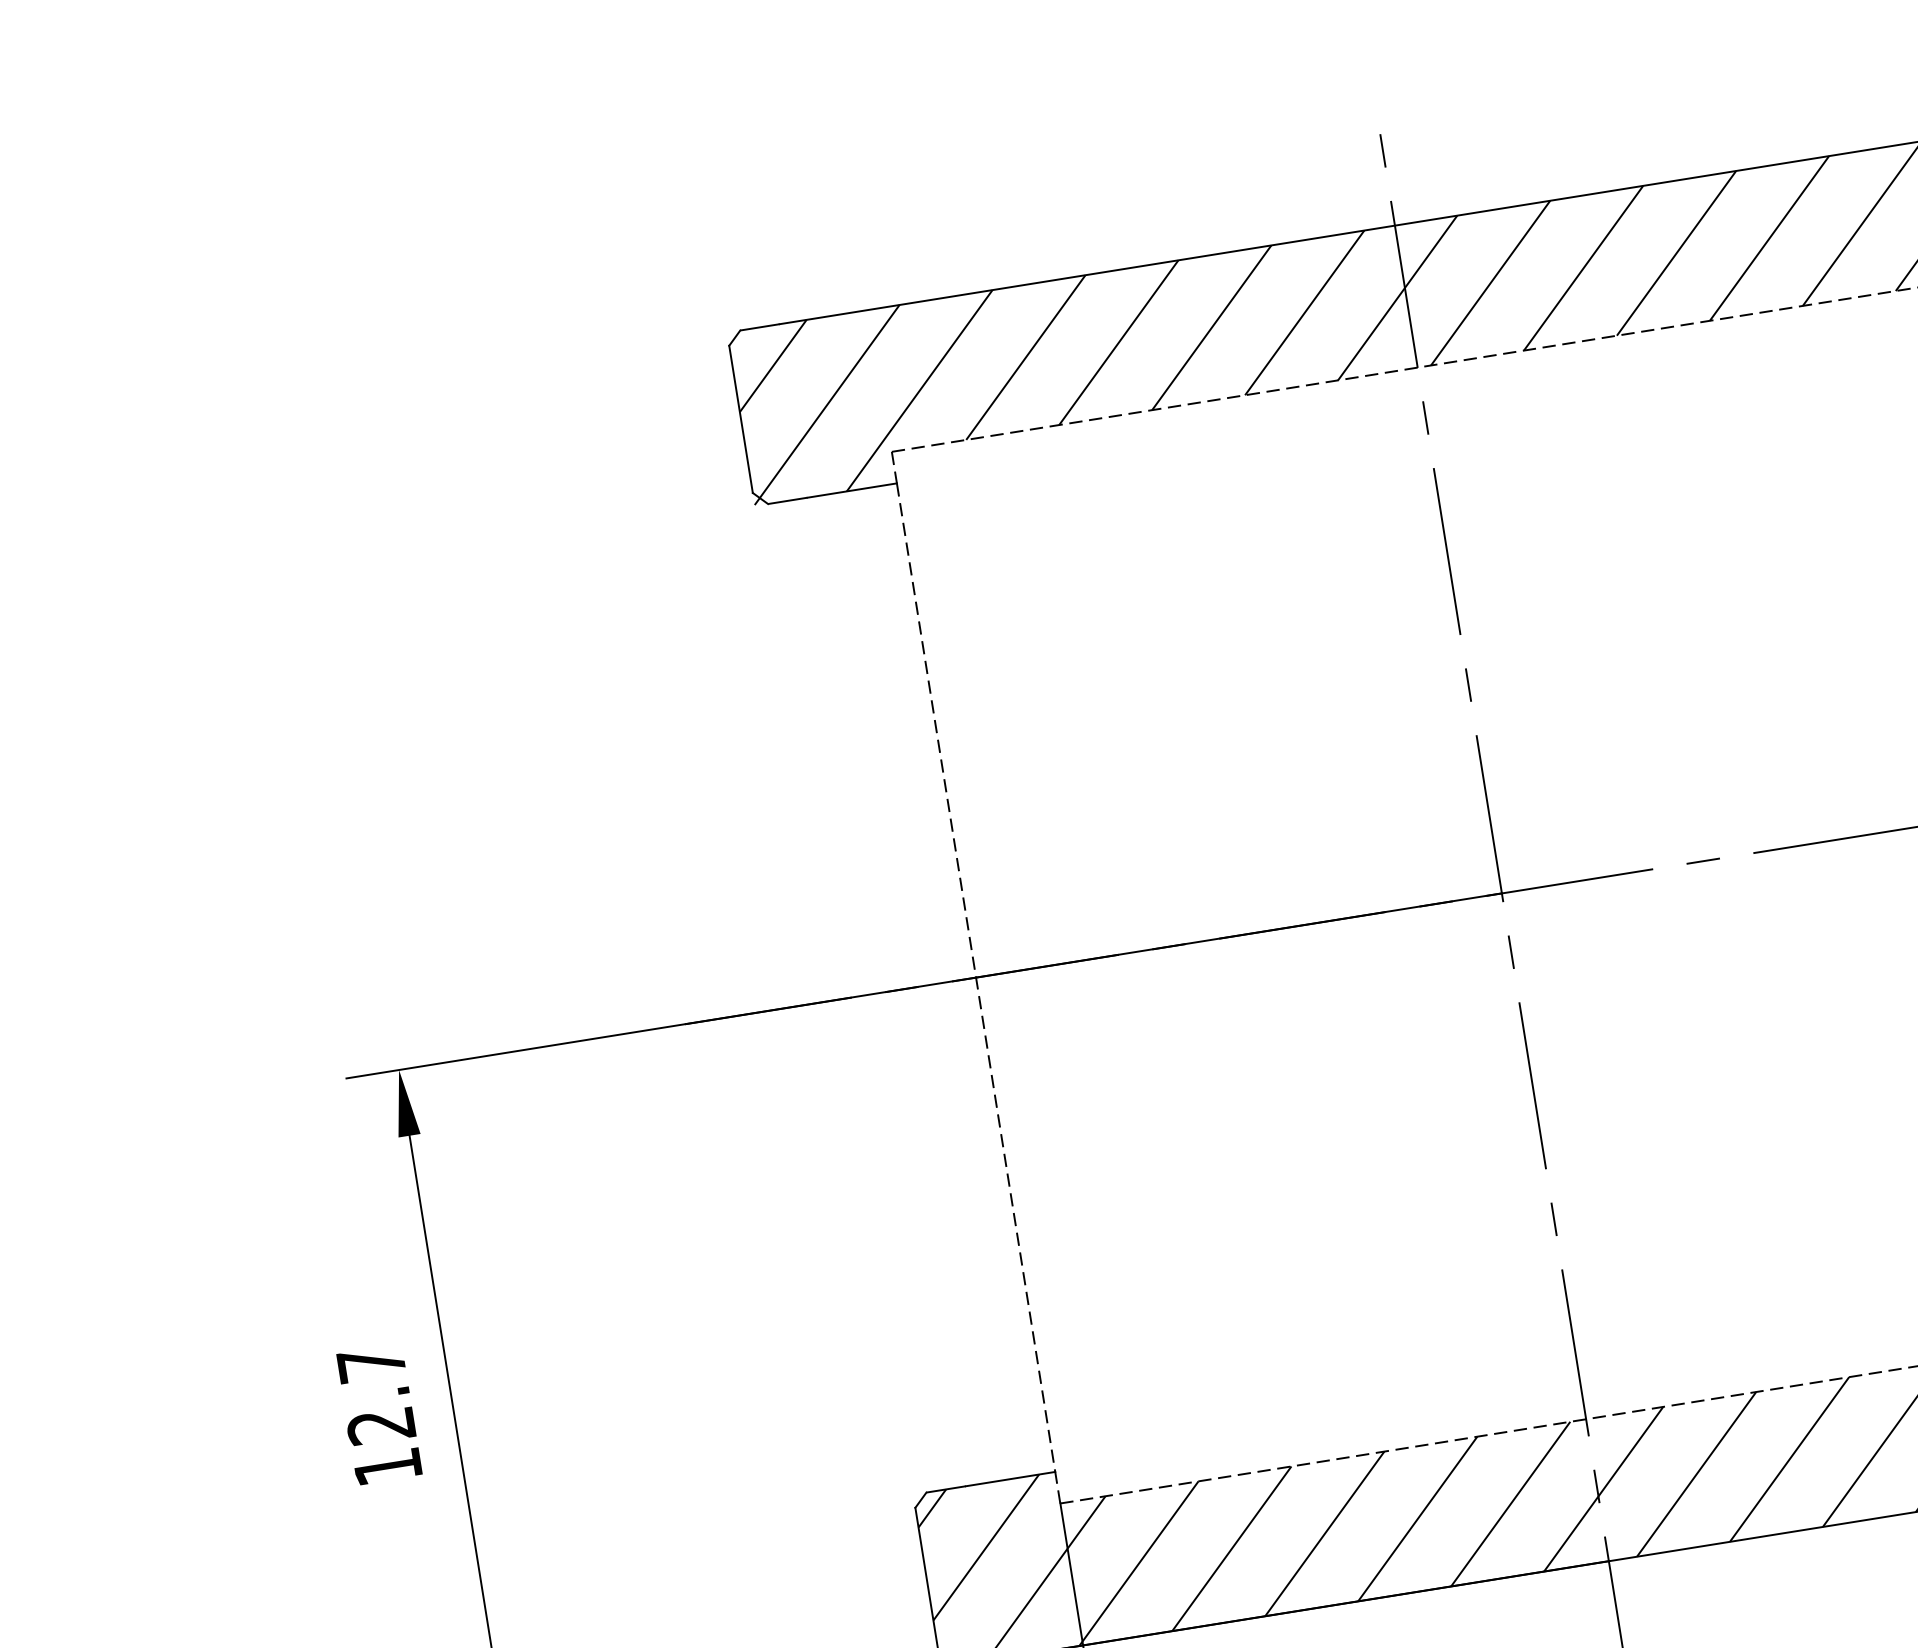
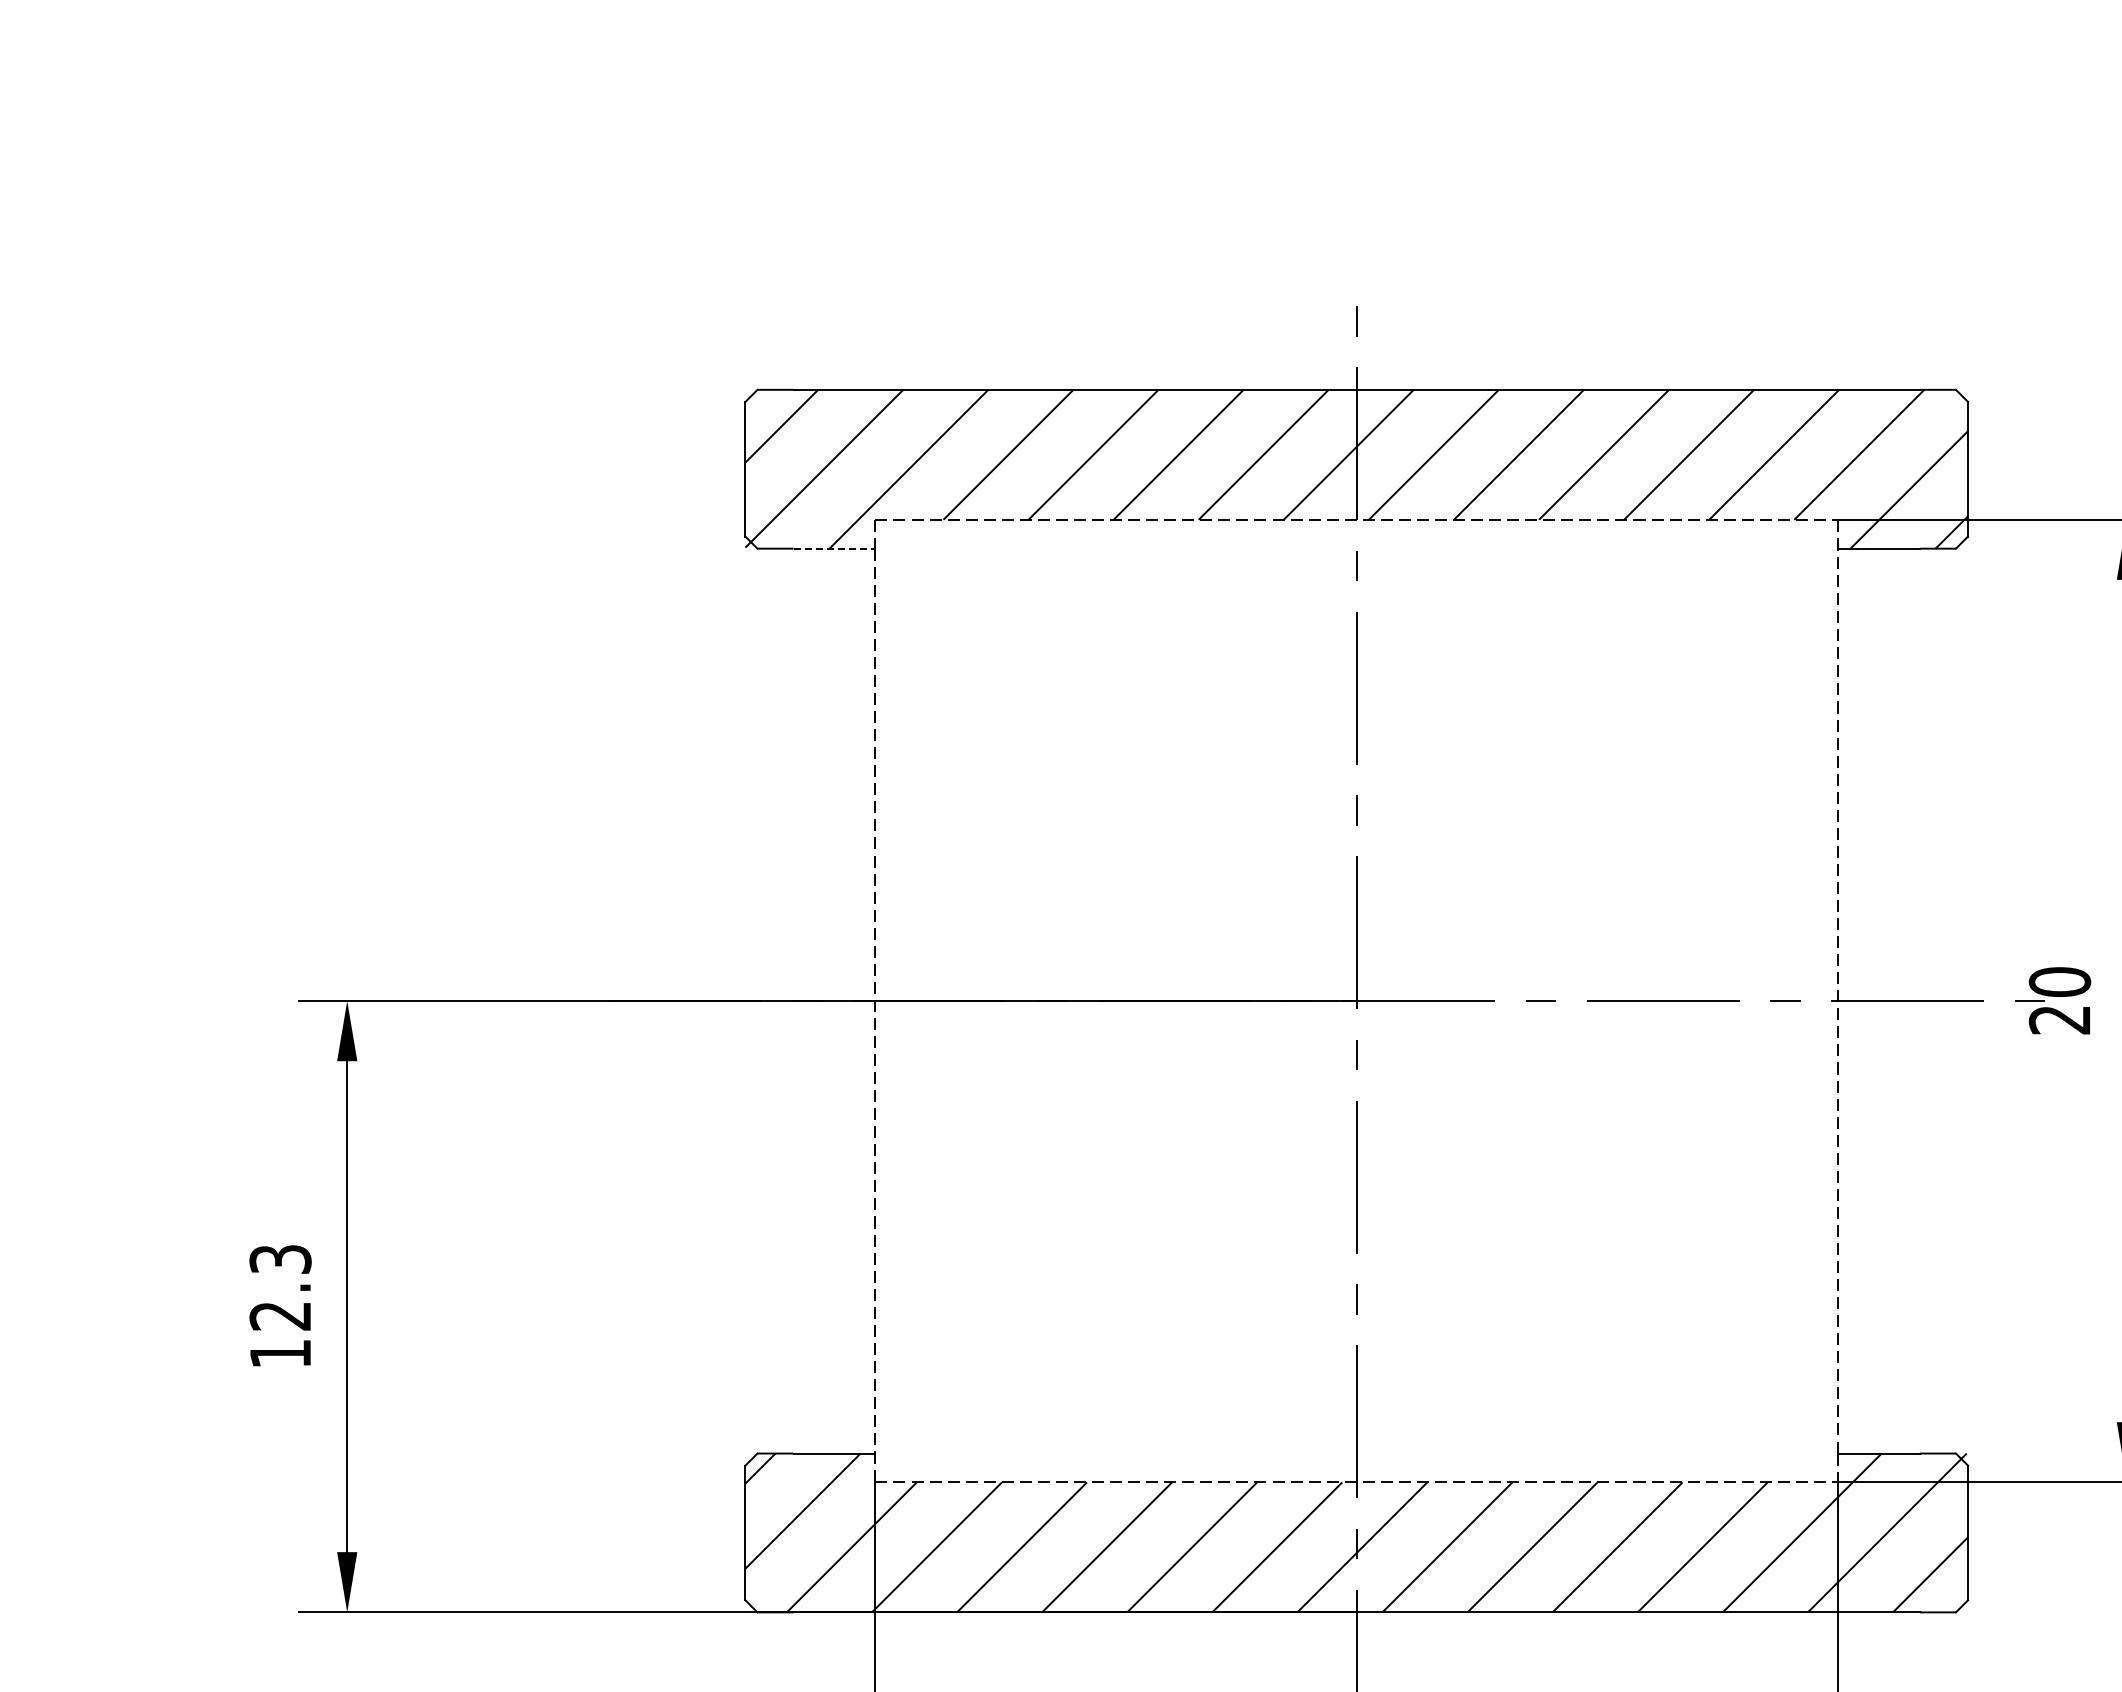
line: (852, 490) -> (834, 548), solid -> dashed
text: (371, 1364) -> (280, 1259), 12.7 -> 12.3

